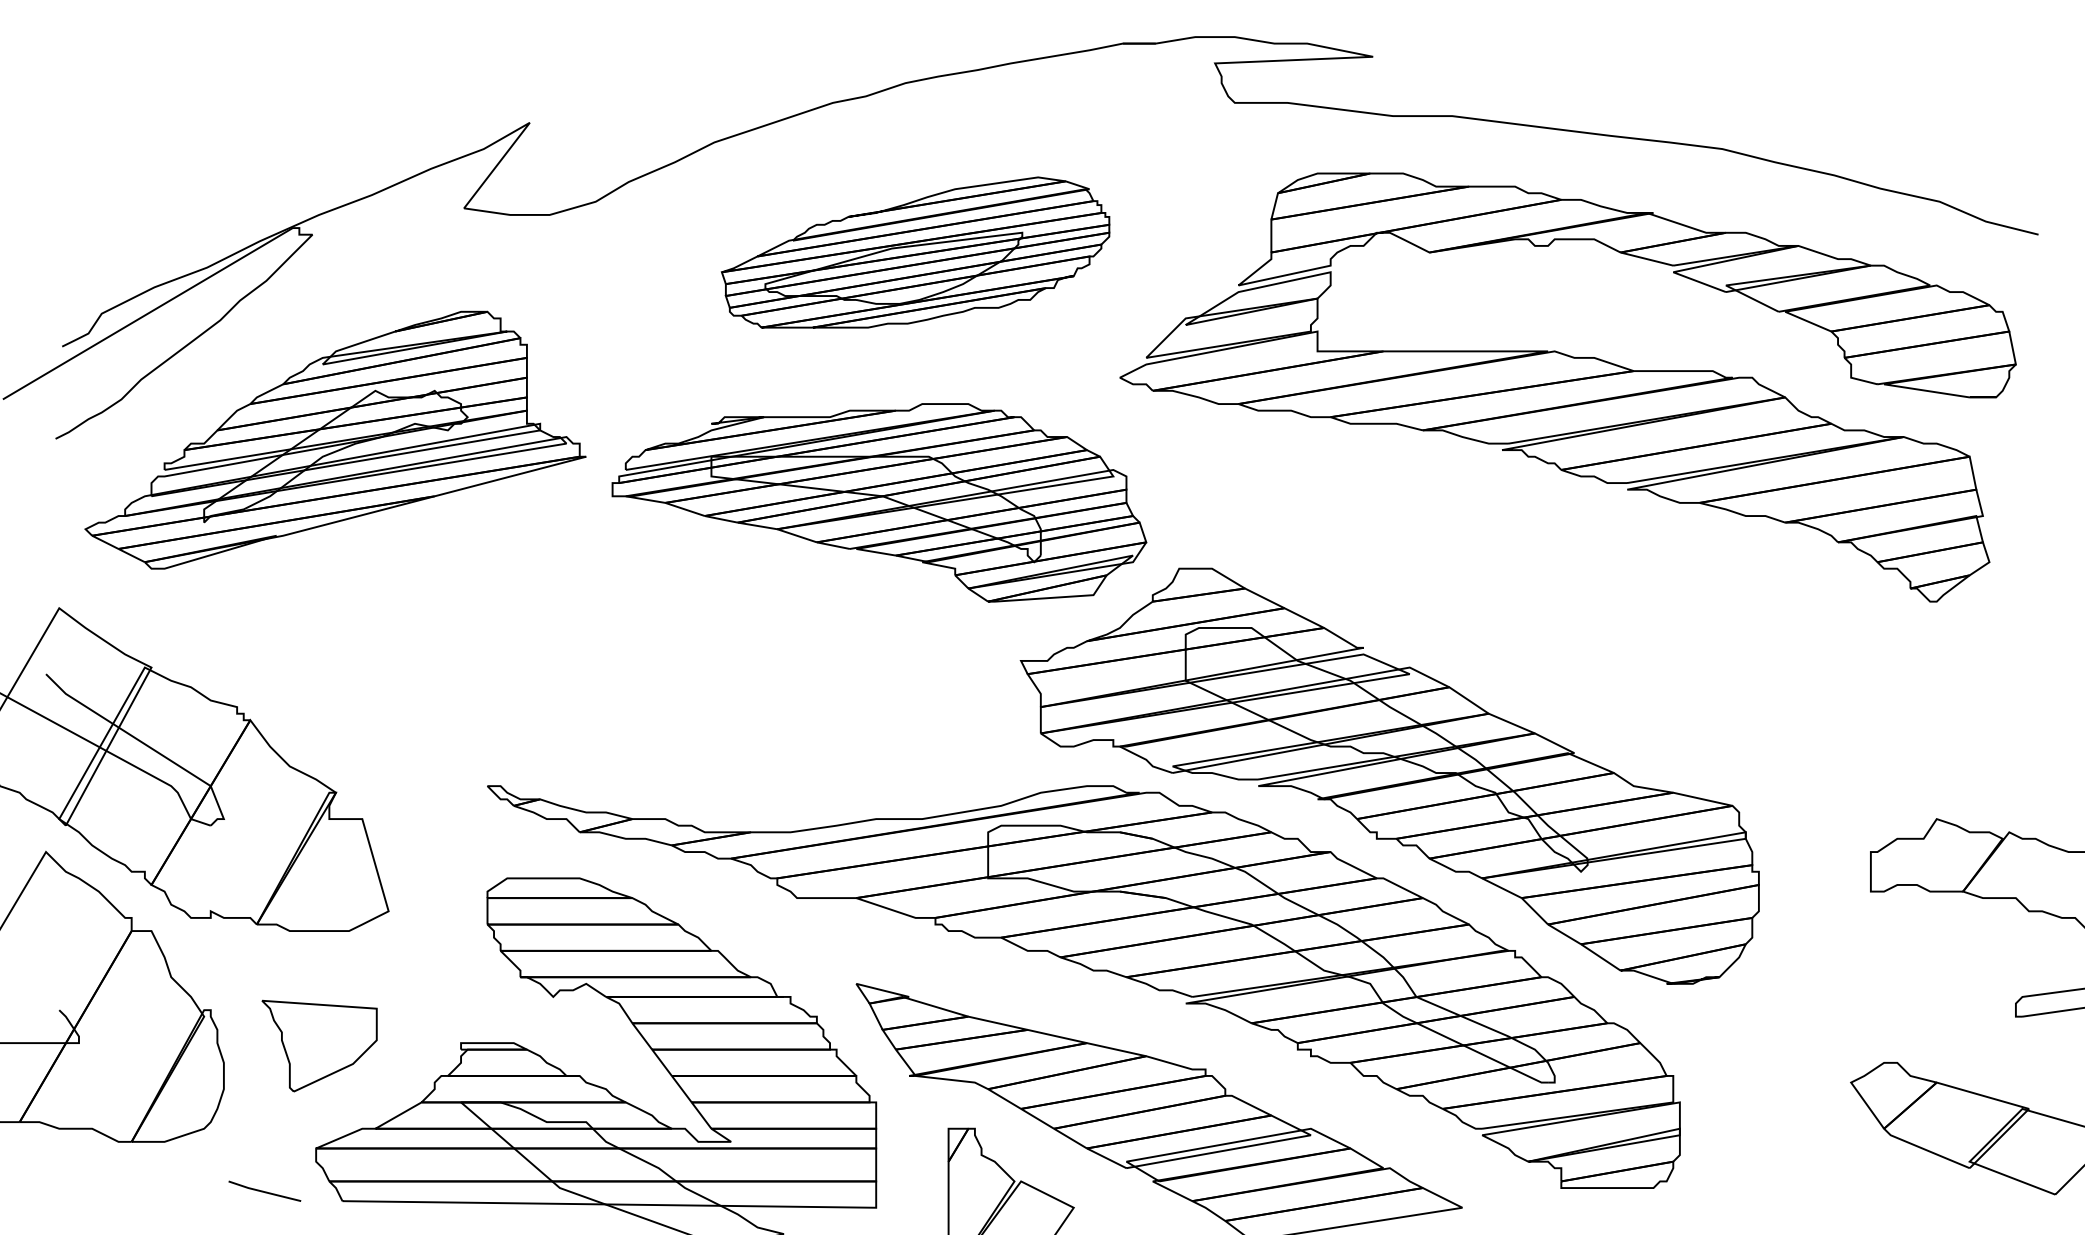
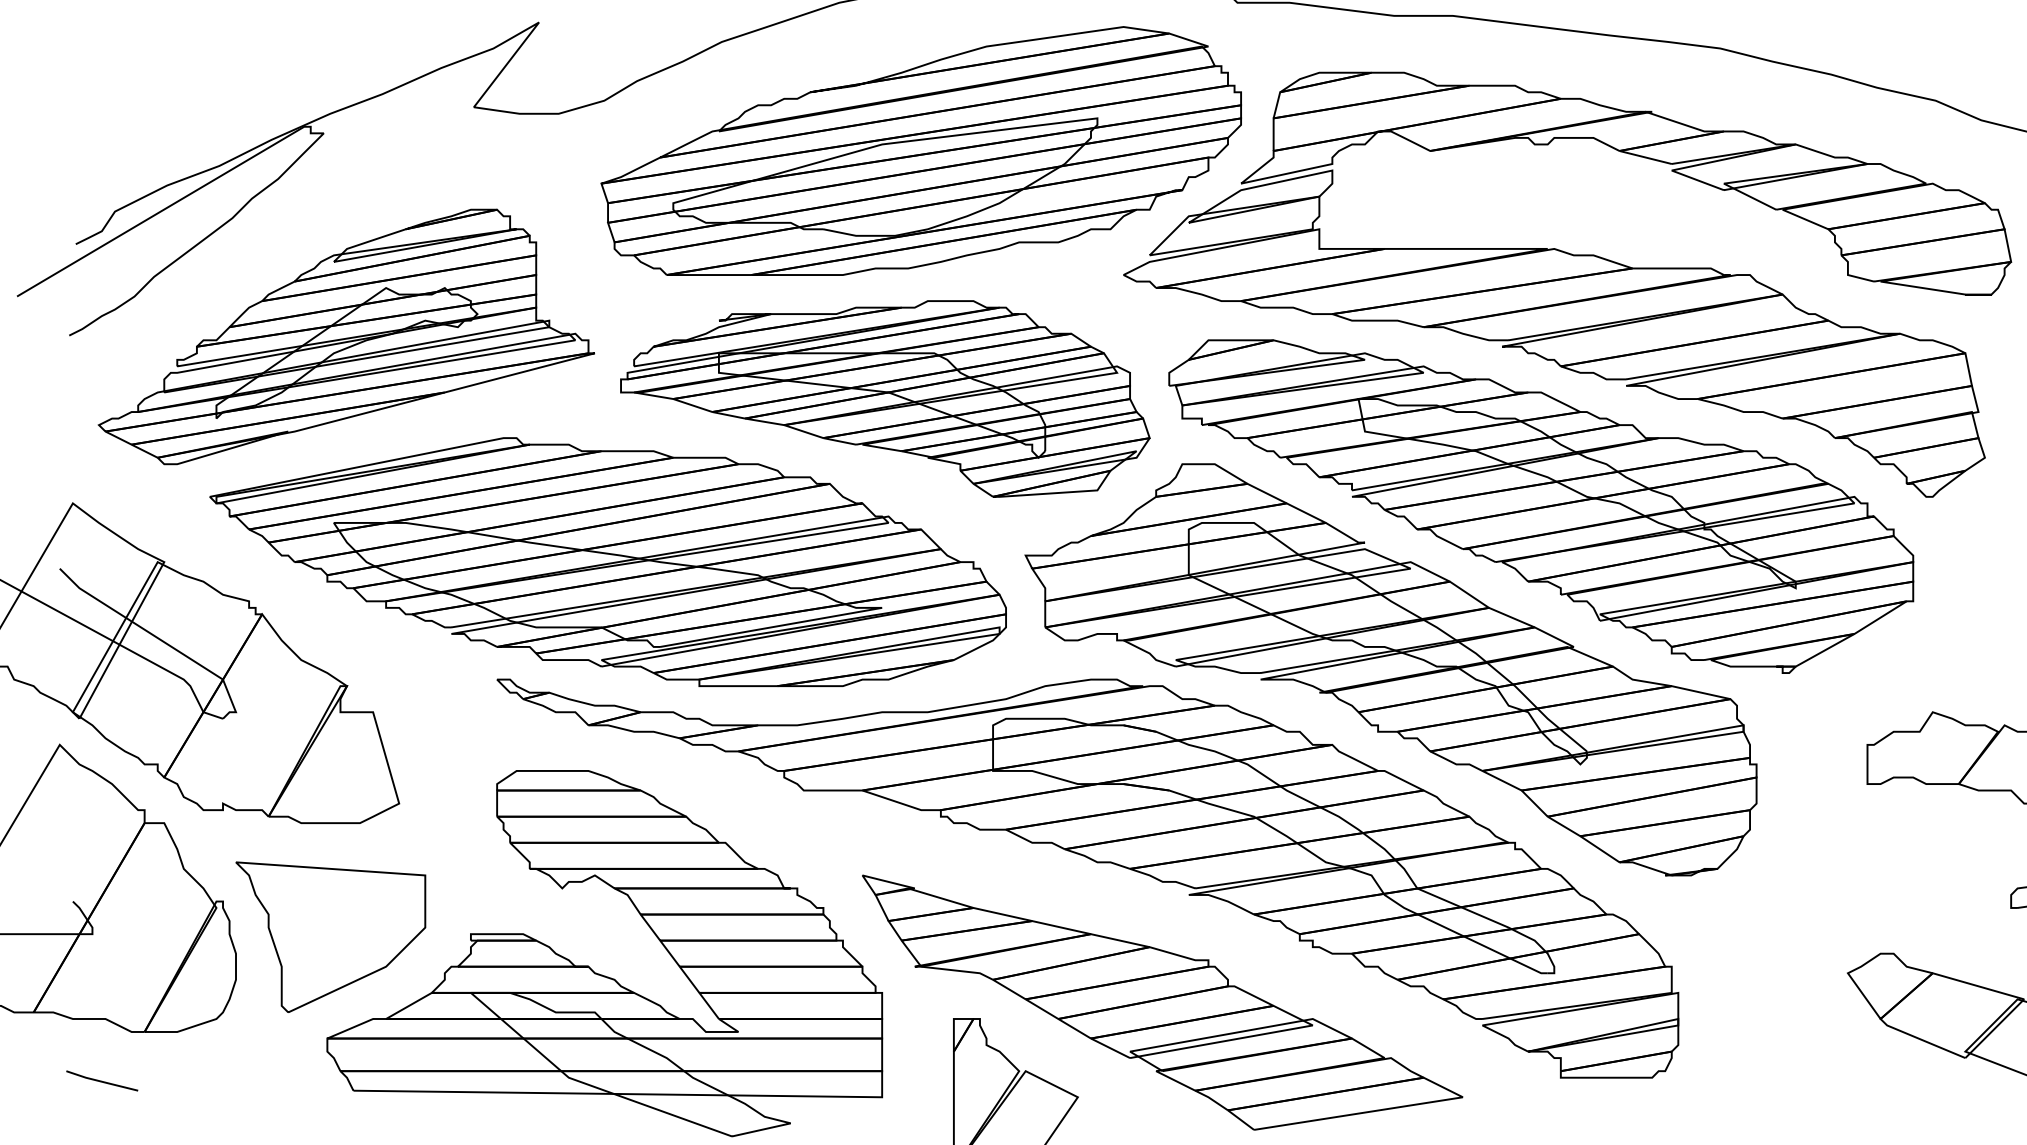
part: (915, 252) -> (921, 150), size x1.67
part: (1541, 611) -> (1541, 506), added
part: (599, 667) -> (608, 562), added
part: (319, 1045) -> (330, 936), size x1.67
line: (263, 1190) -> (100, 1080), moved

